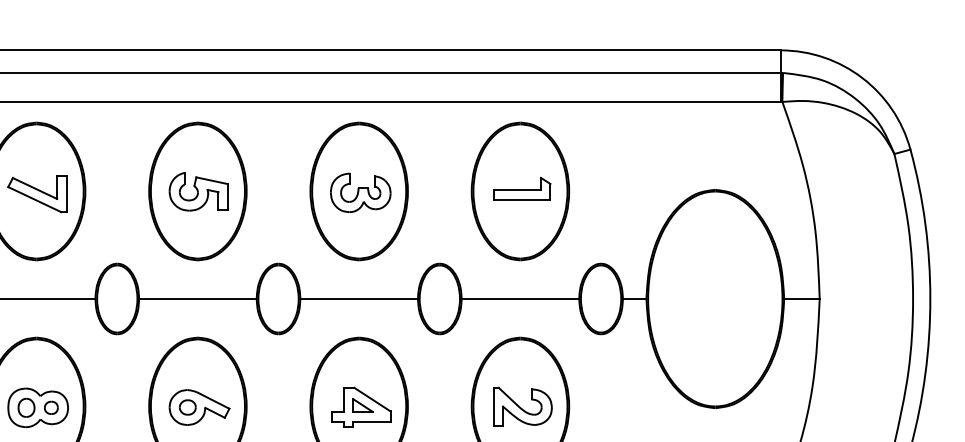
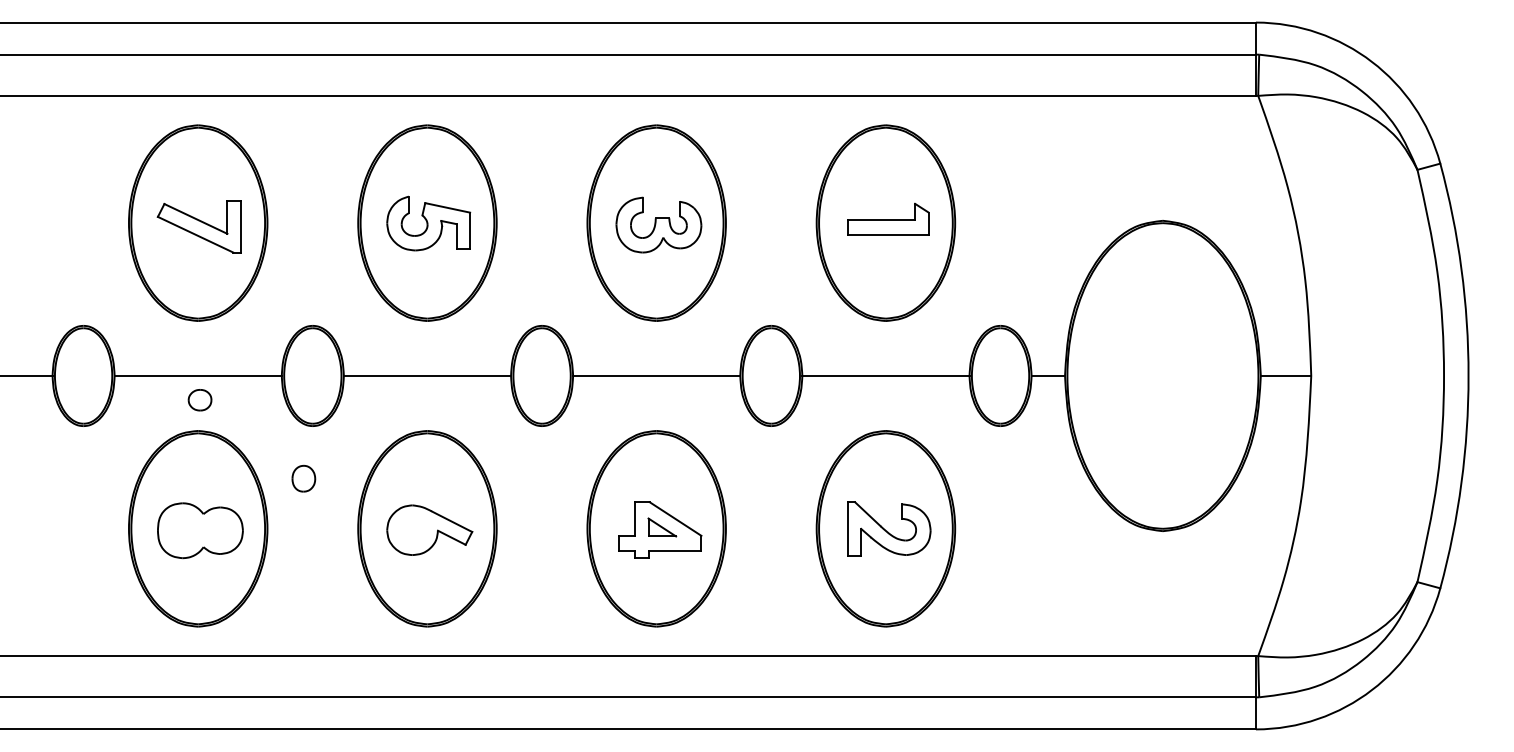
part: (26, 407) -> (303, 478), moved
part: (50, 407) -> (218, 530), removed
part: (187, 407) -> (199, 400), moved

